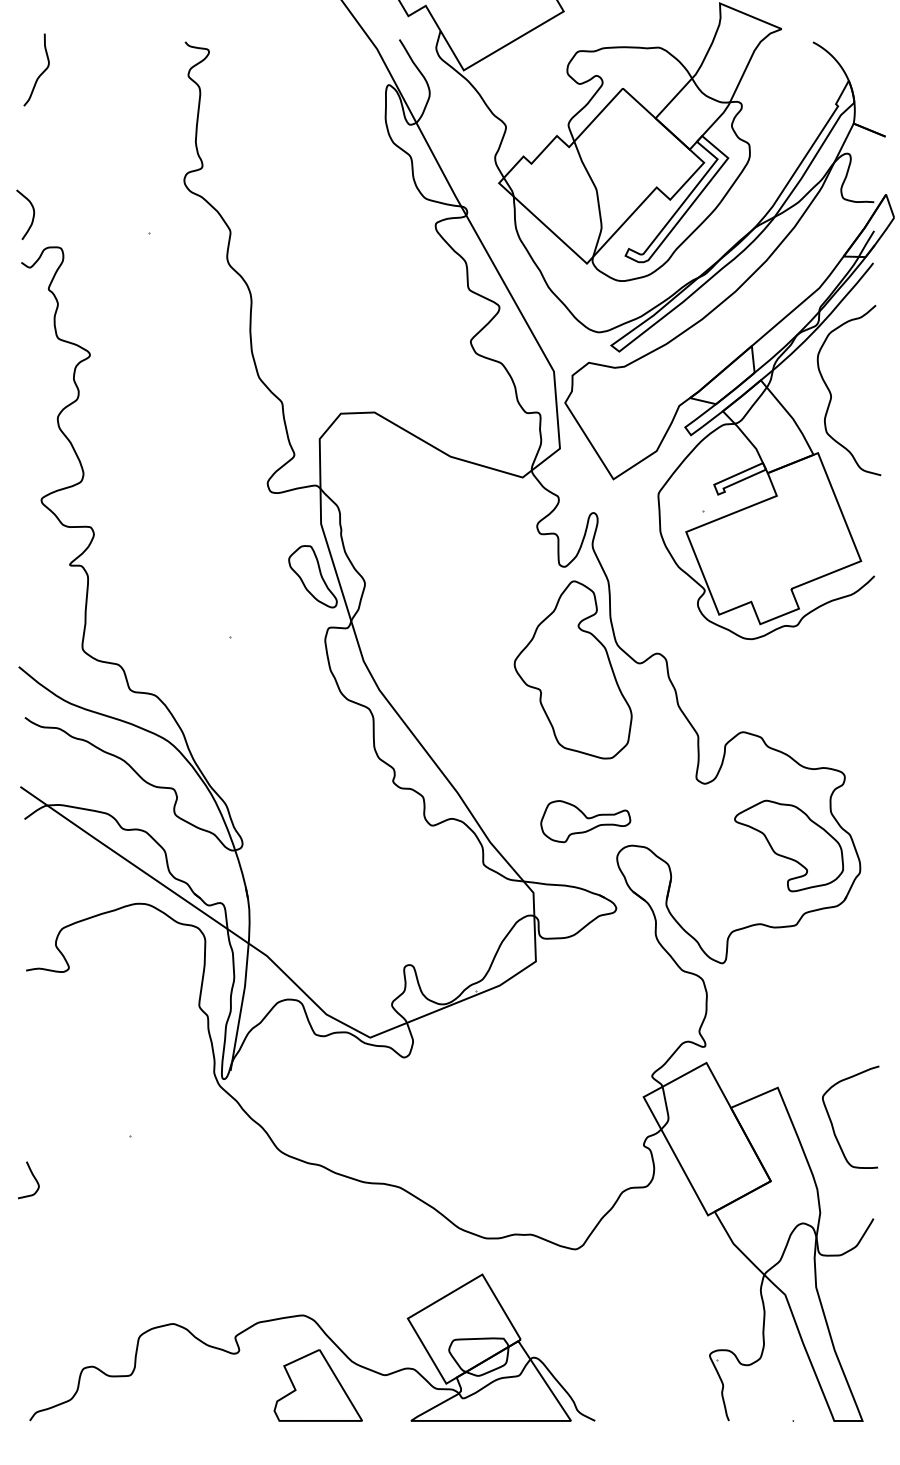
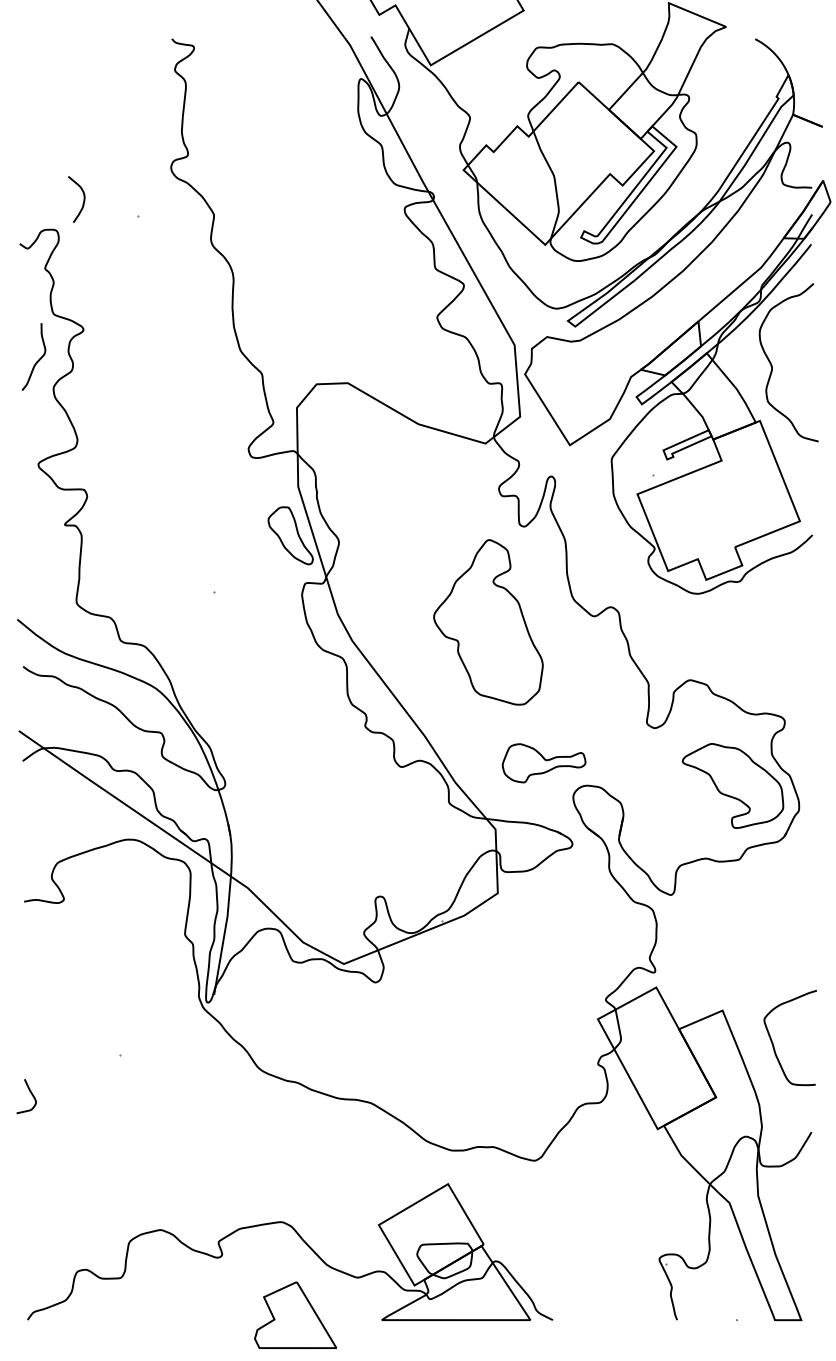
curve: (40, 73) -> (37, 360), moved
curve: (32, 214) -> (83, 199), moved
part: (573, 670) -> (488, 622), moved
part: (318, 1384) -> (295, 1314), moved

